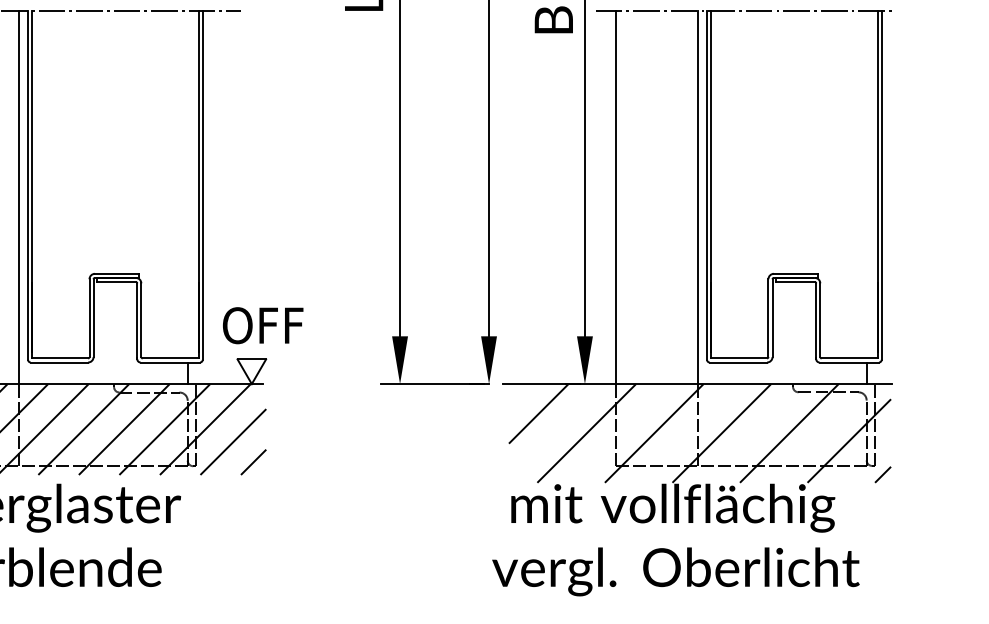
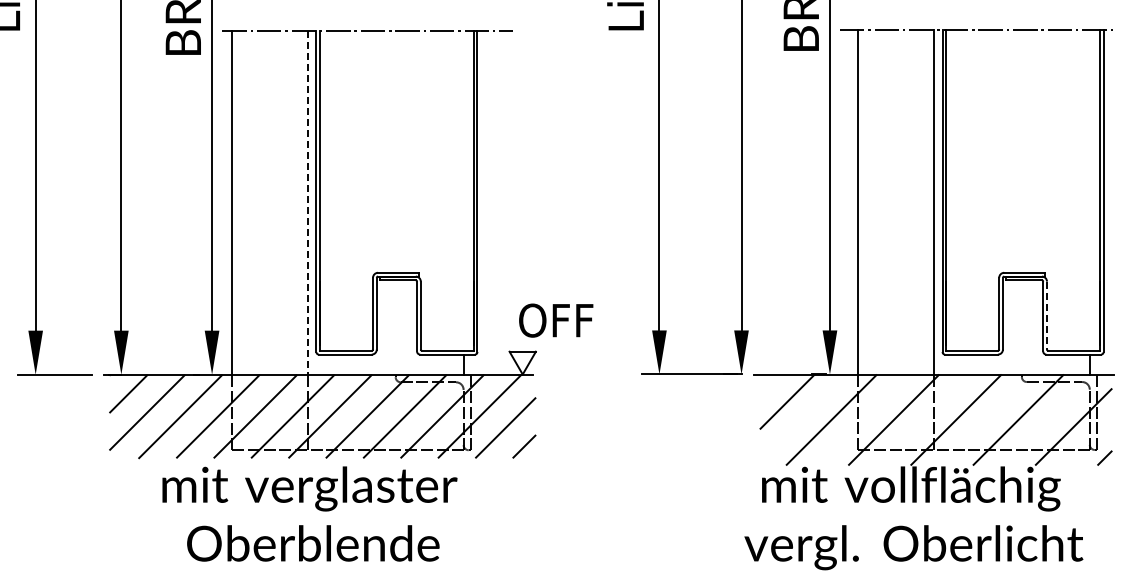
line: (18, 198) -> (307, 203), solid -> dashed
line: (820, 320) -> (1047, 315), solid -> dashed
text: (263, 325) -> (556, 320), moved

